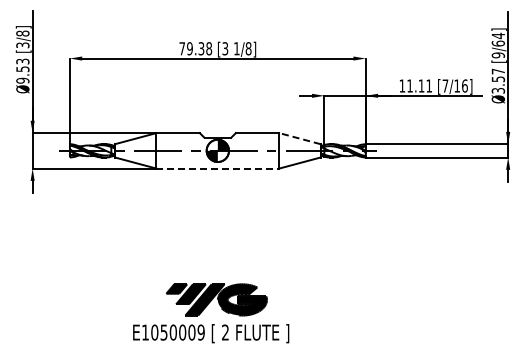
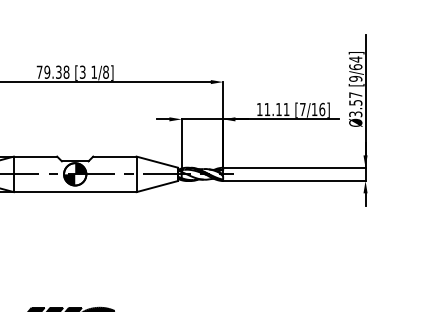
line: (299, 138) -> (156, 162), dashed -> solid
line: (218, 168) -> (75, 192), dashed -> solid

